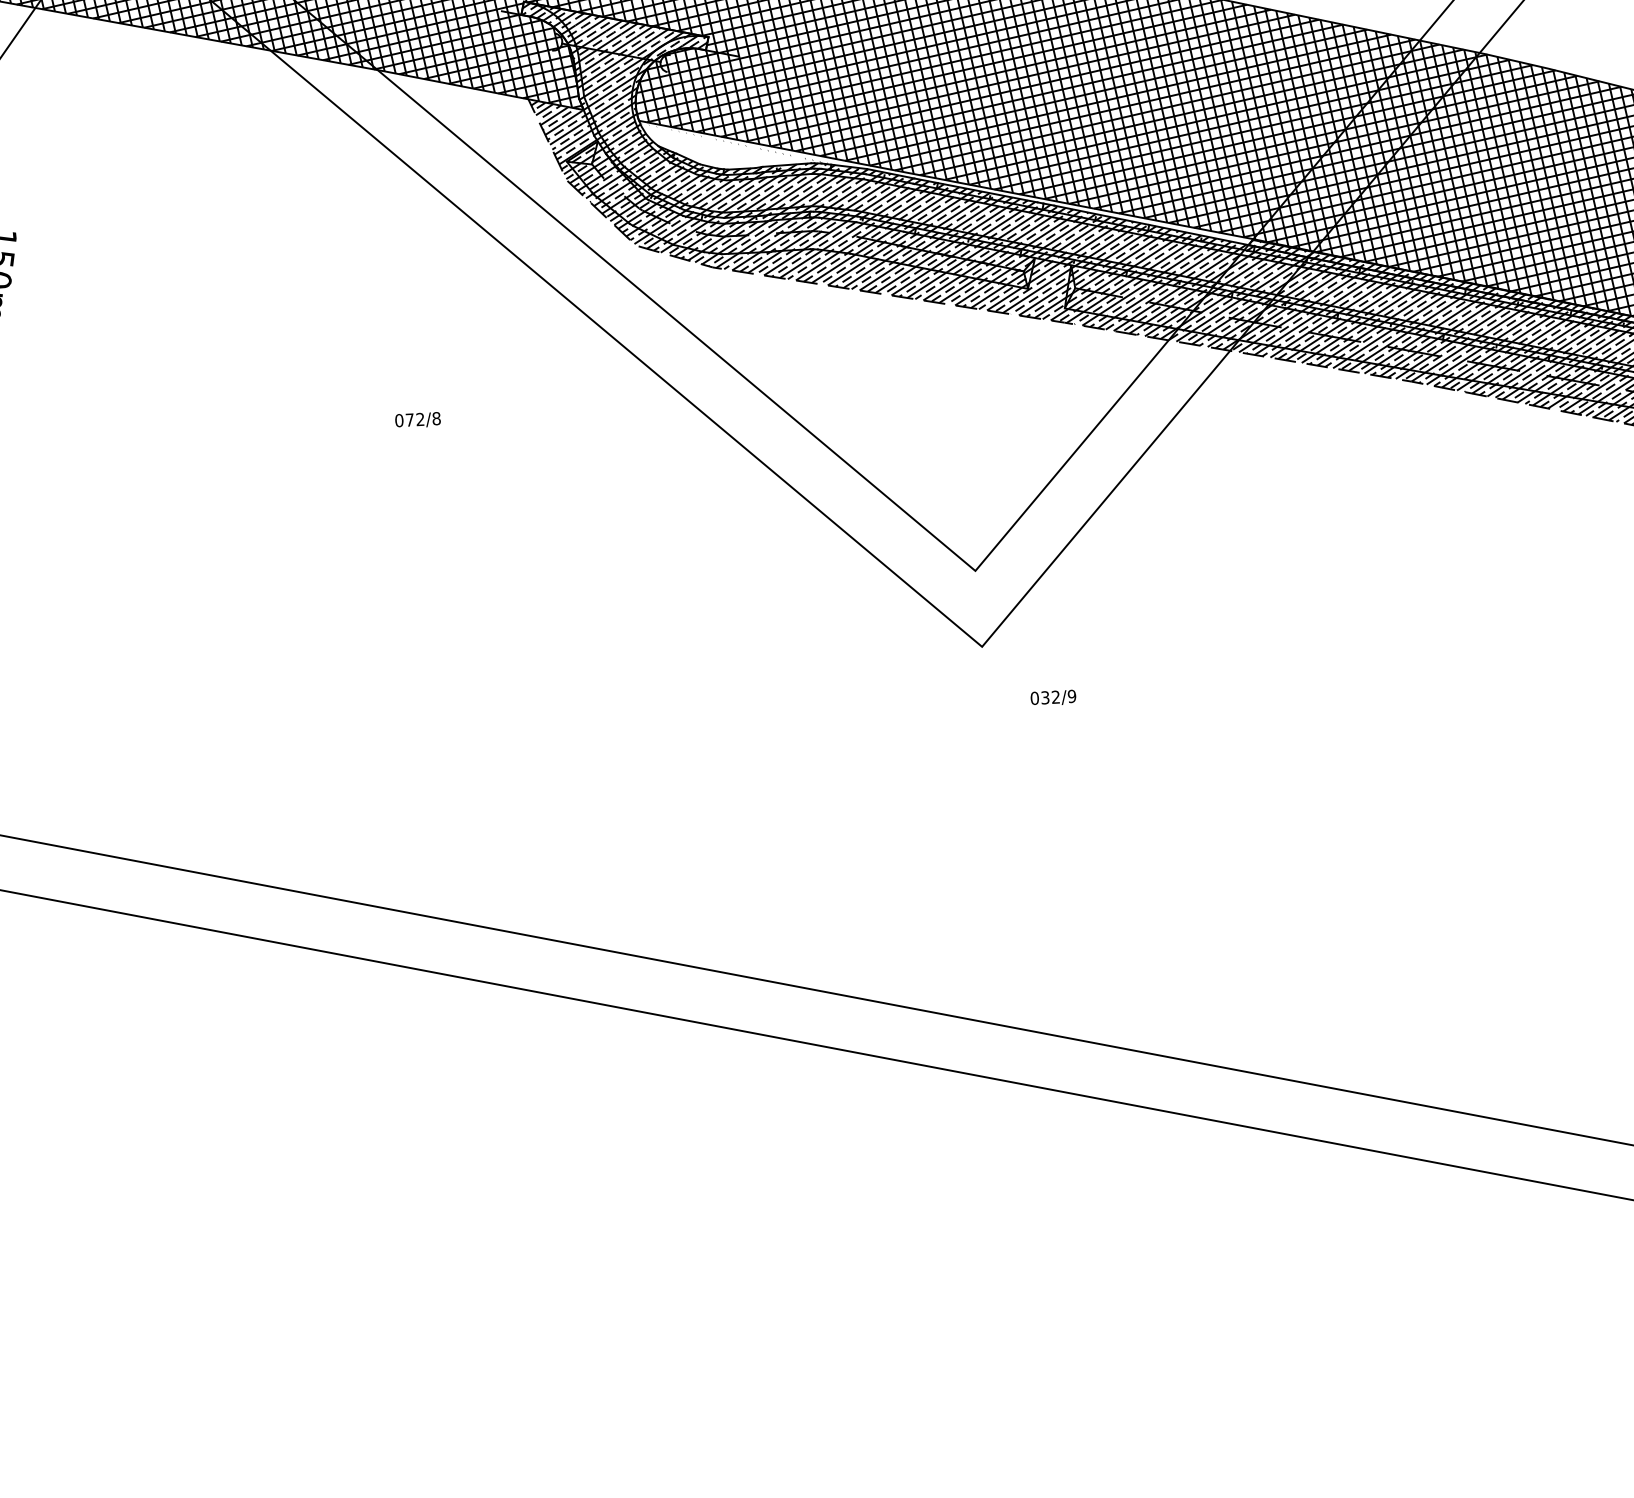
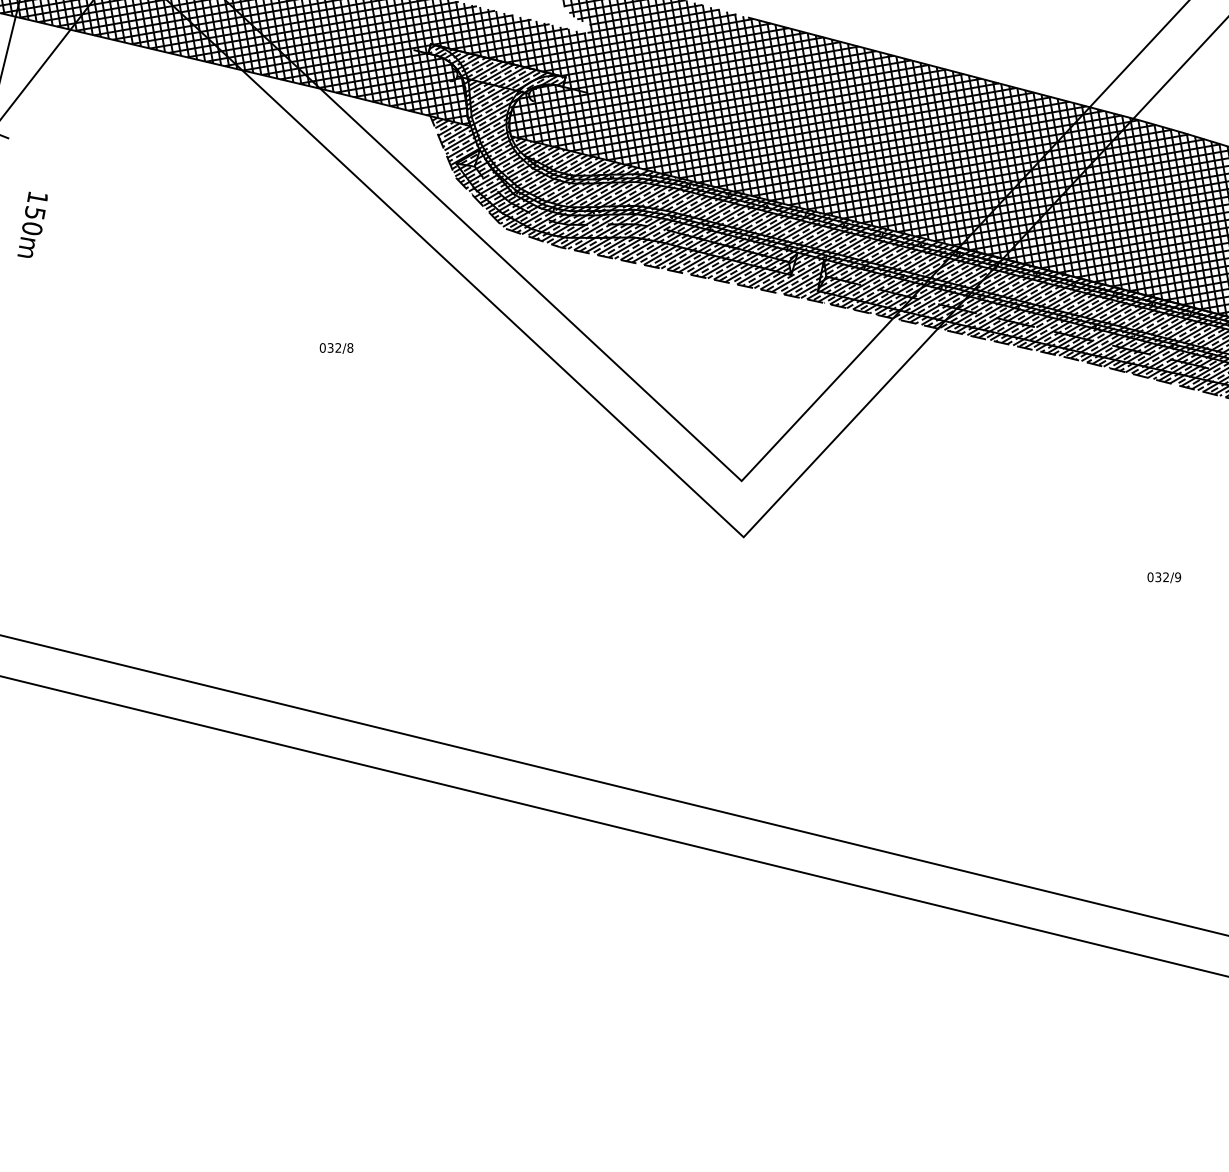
hatch: (945, 183) -> (734, 194), added
text: (409, 419) -> (330, 347), 072/8 -> 032/8
text: (1053, 697) -> (1164, 577), moved

